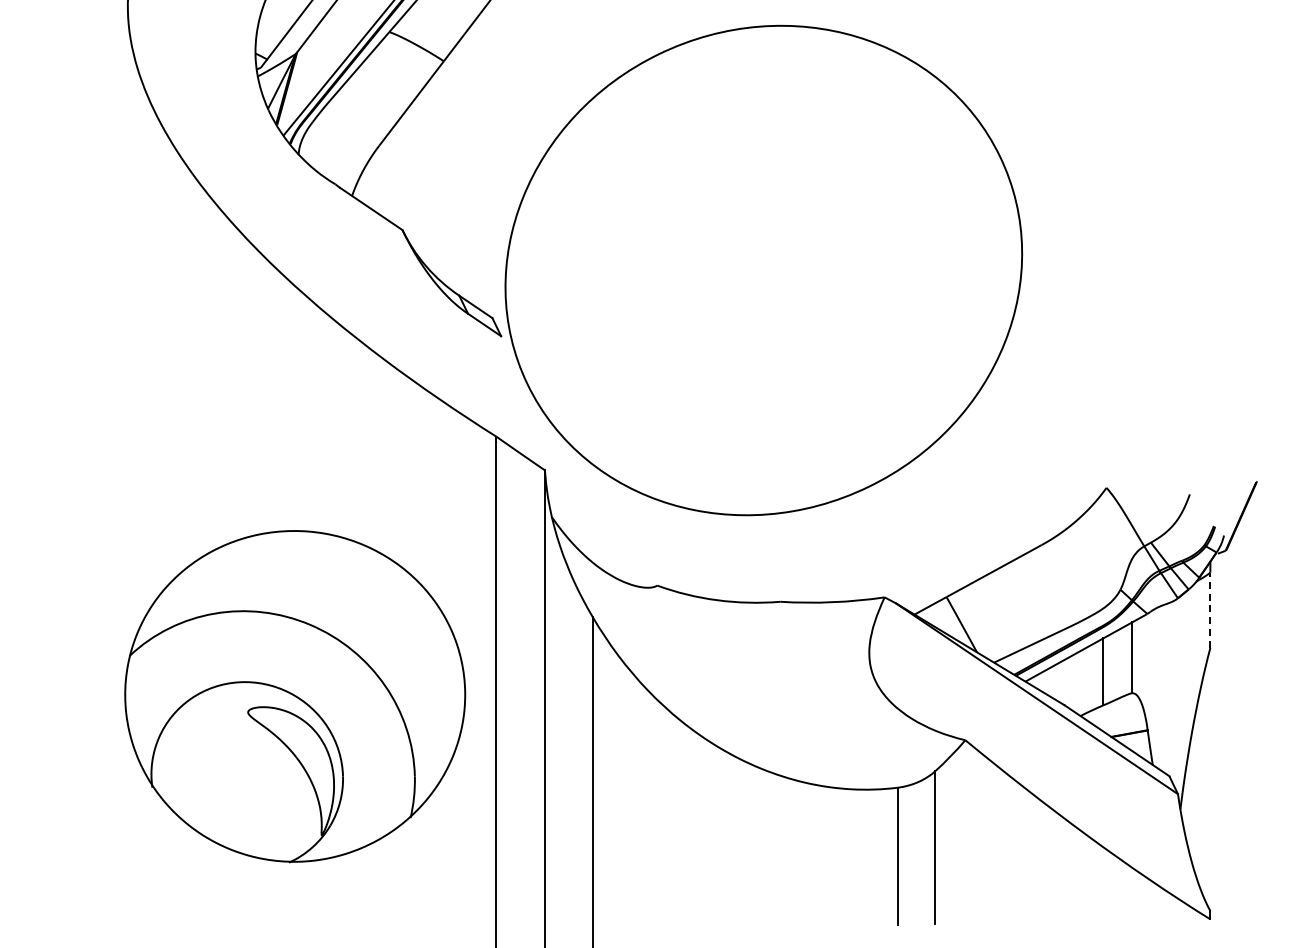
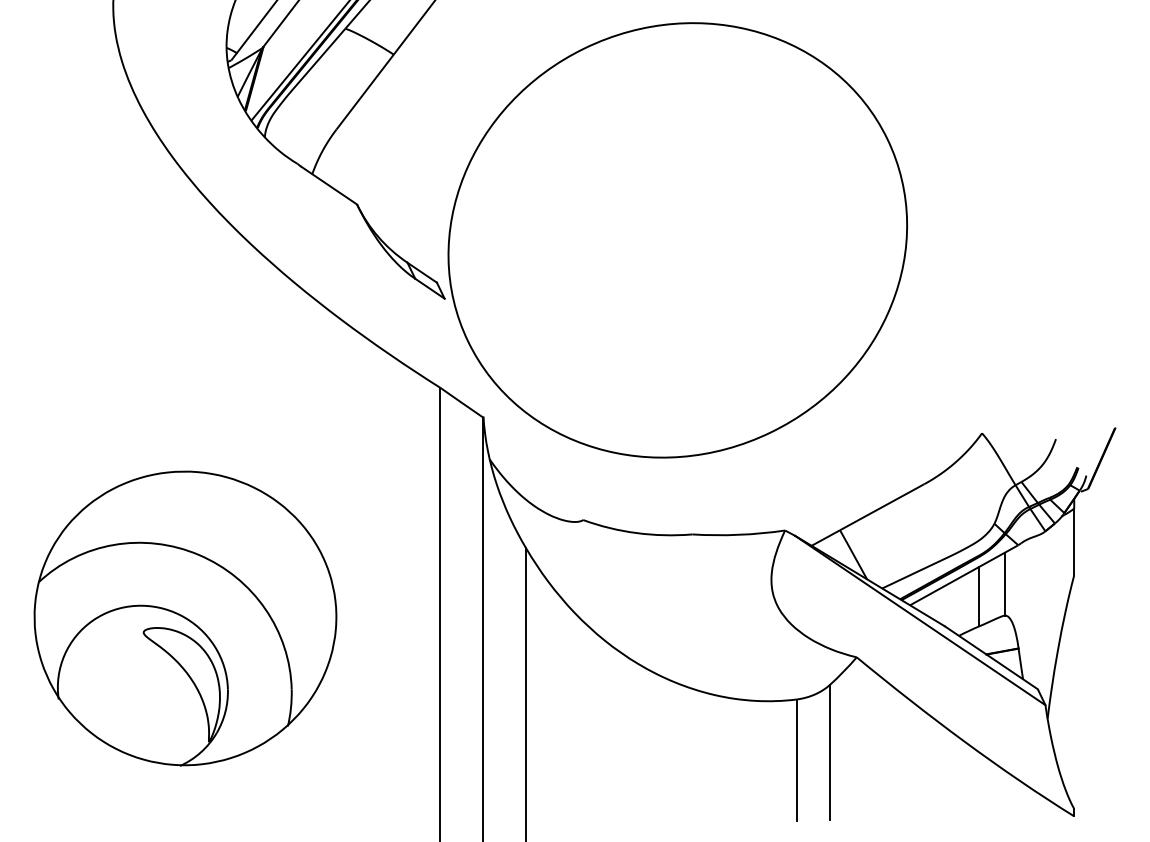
line: (1210, 610) -> (1074, 542), dashed -> solid
part: (295, 696) -> (185, 618), moved

